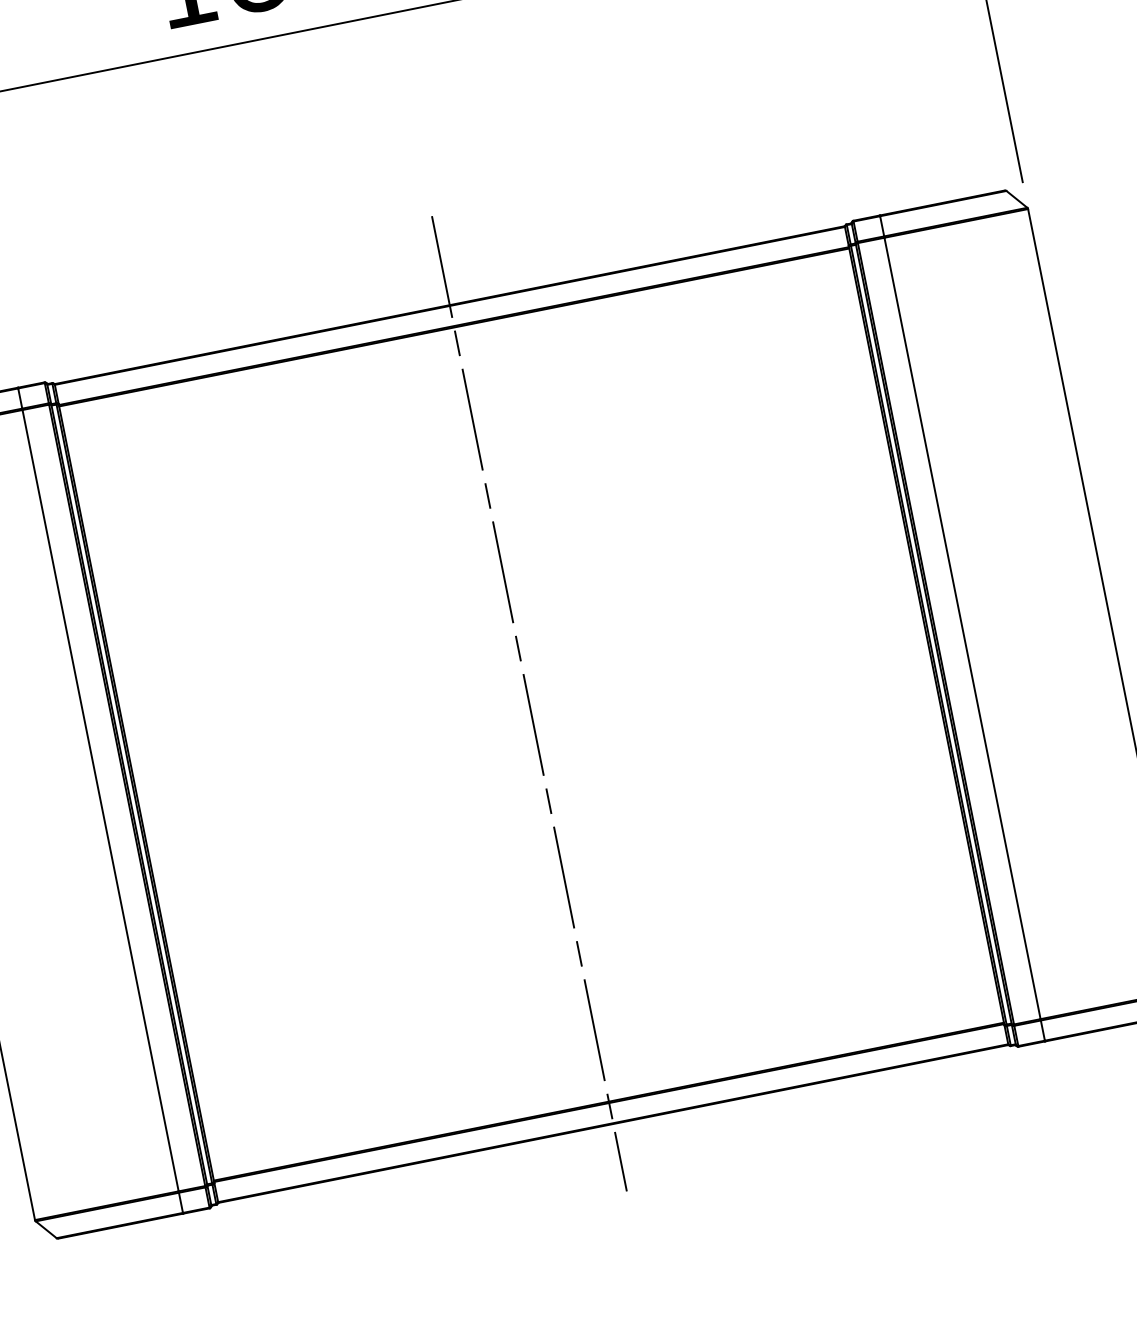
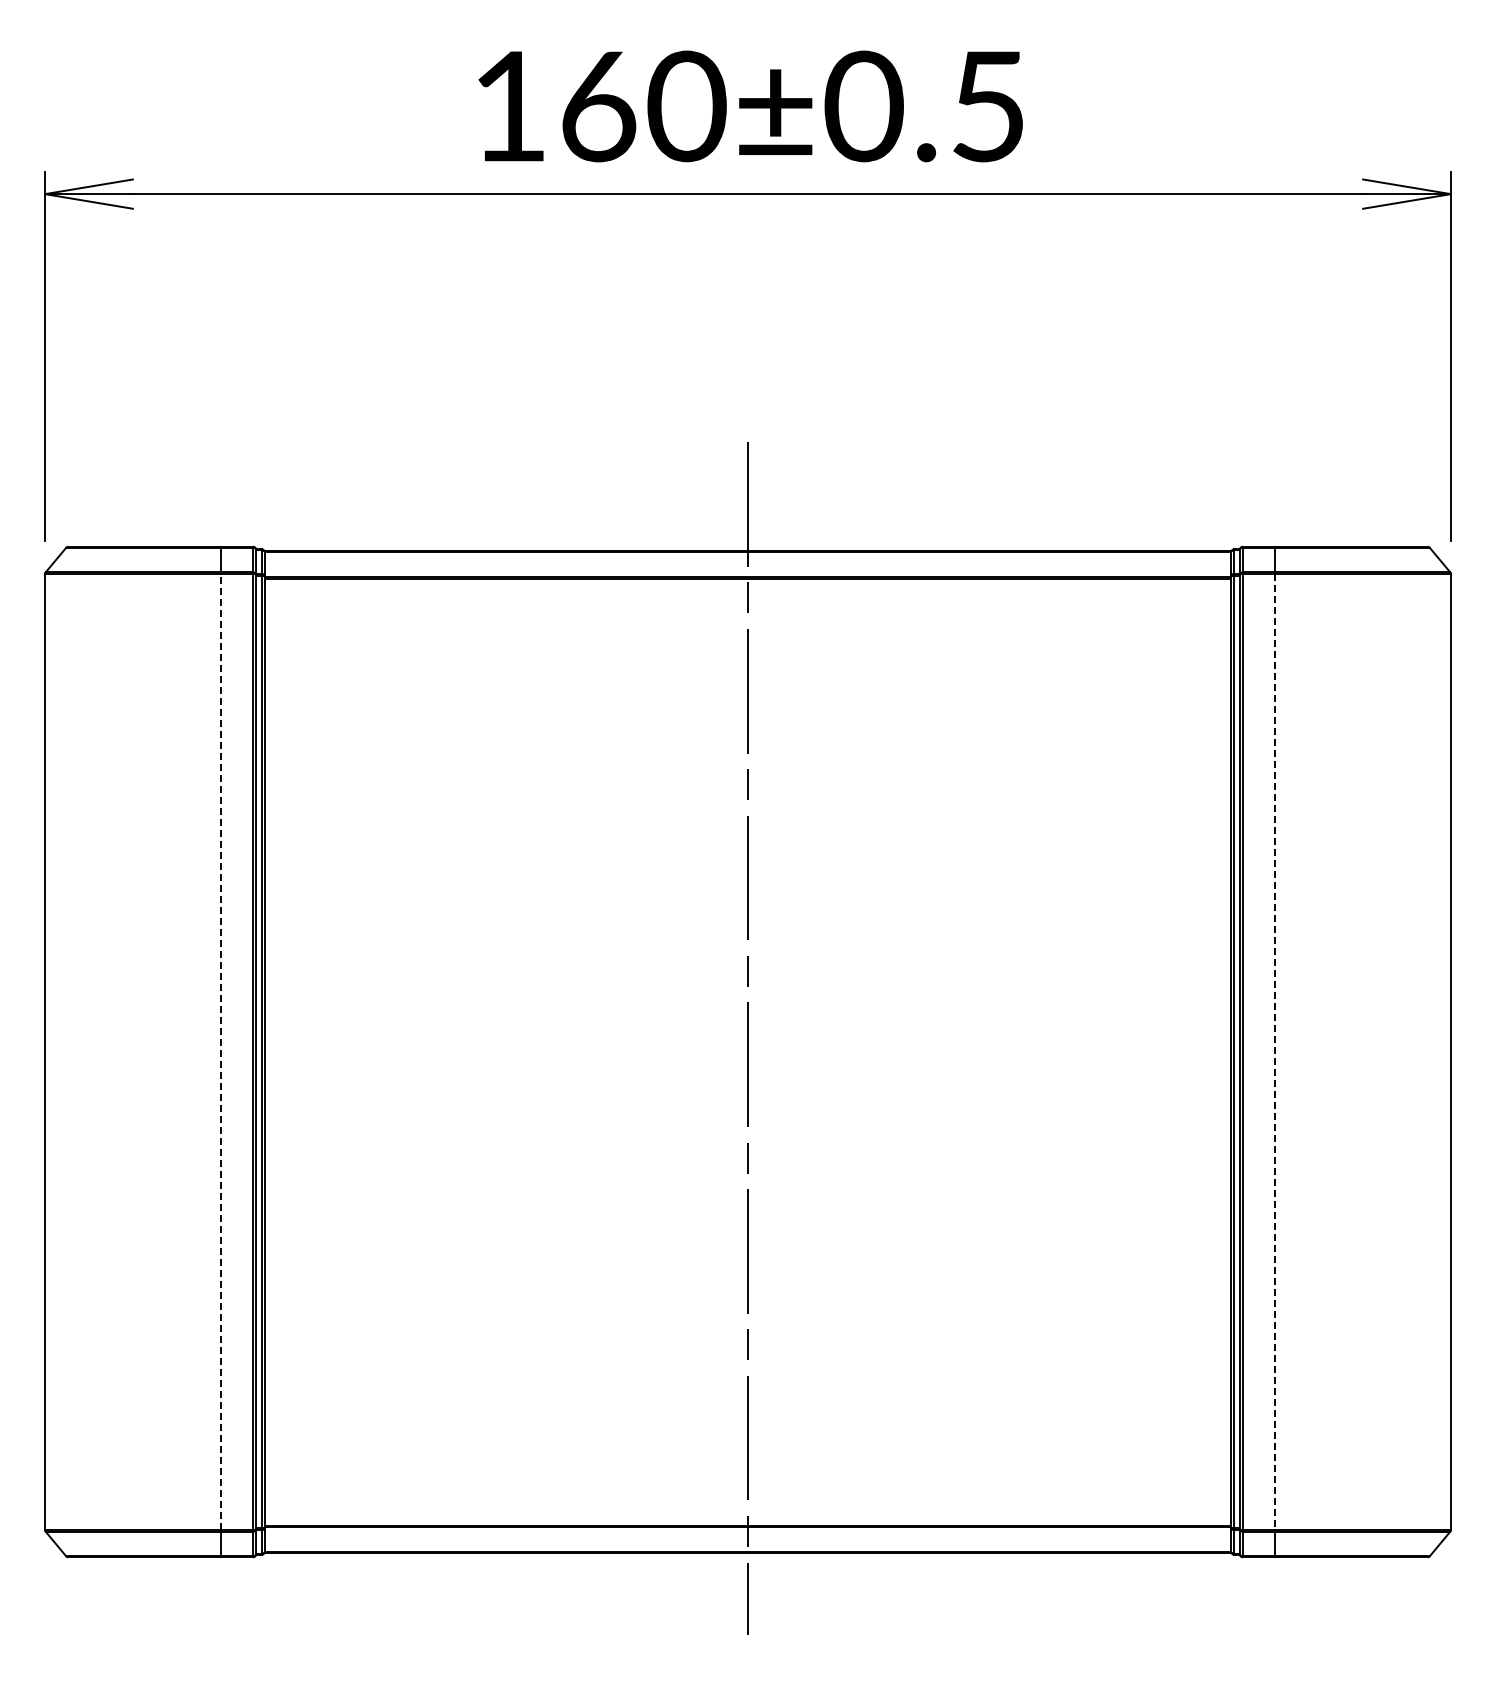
line: (962, 628) -> (1275, 1052), solid -> dashed
line: (100, 801) -> (220, 1052), solid -> dashed

